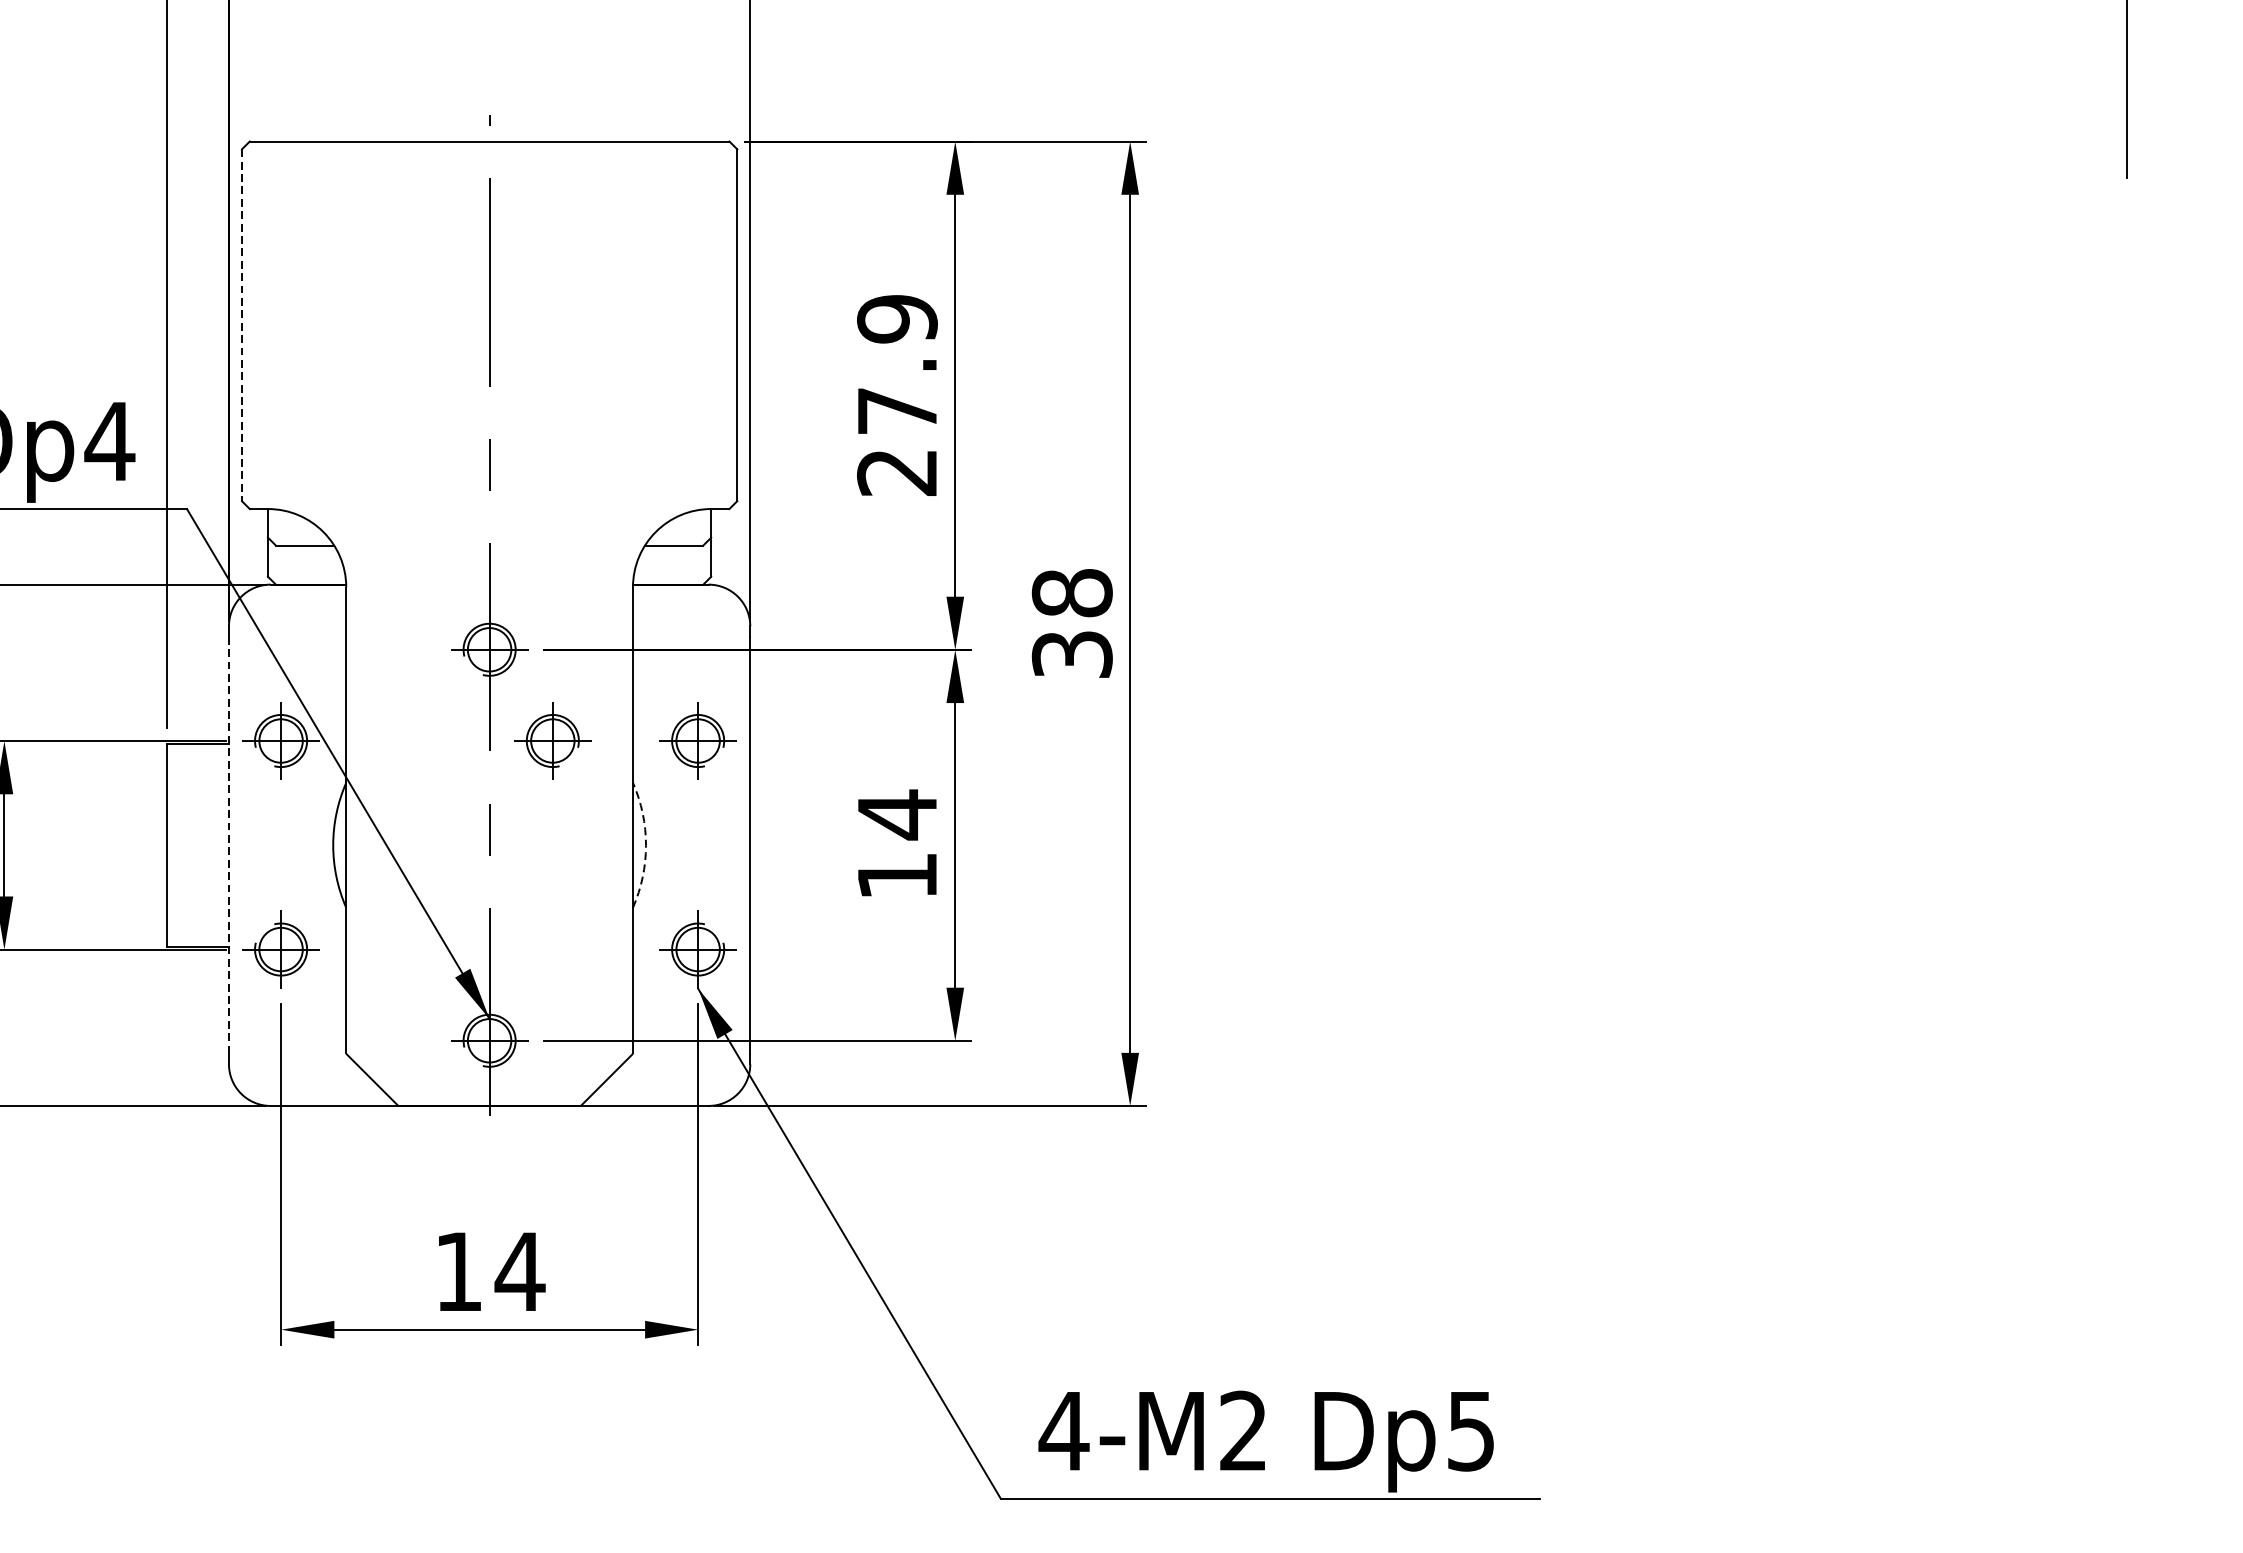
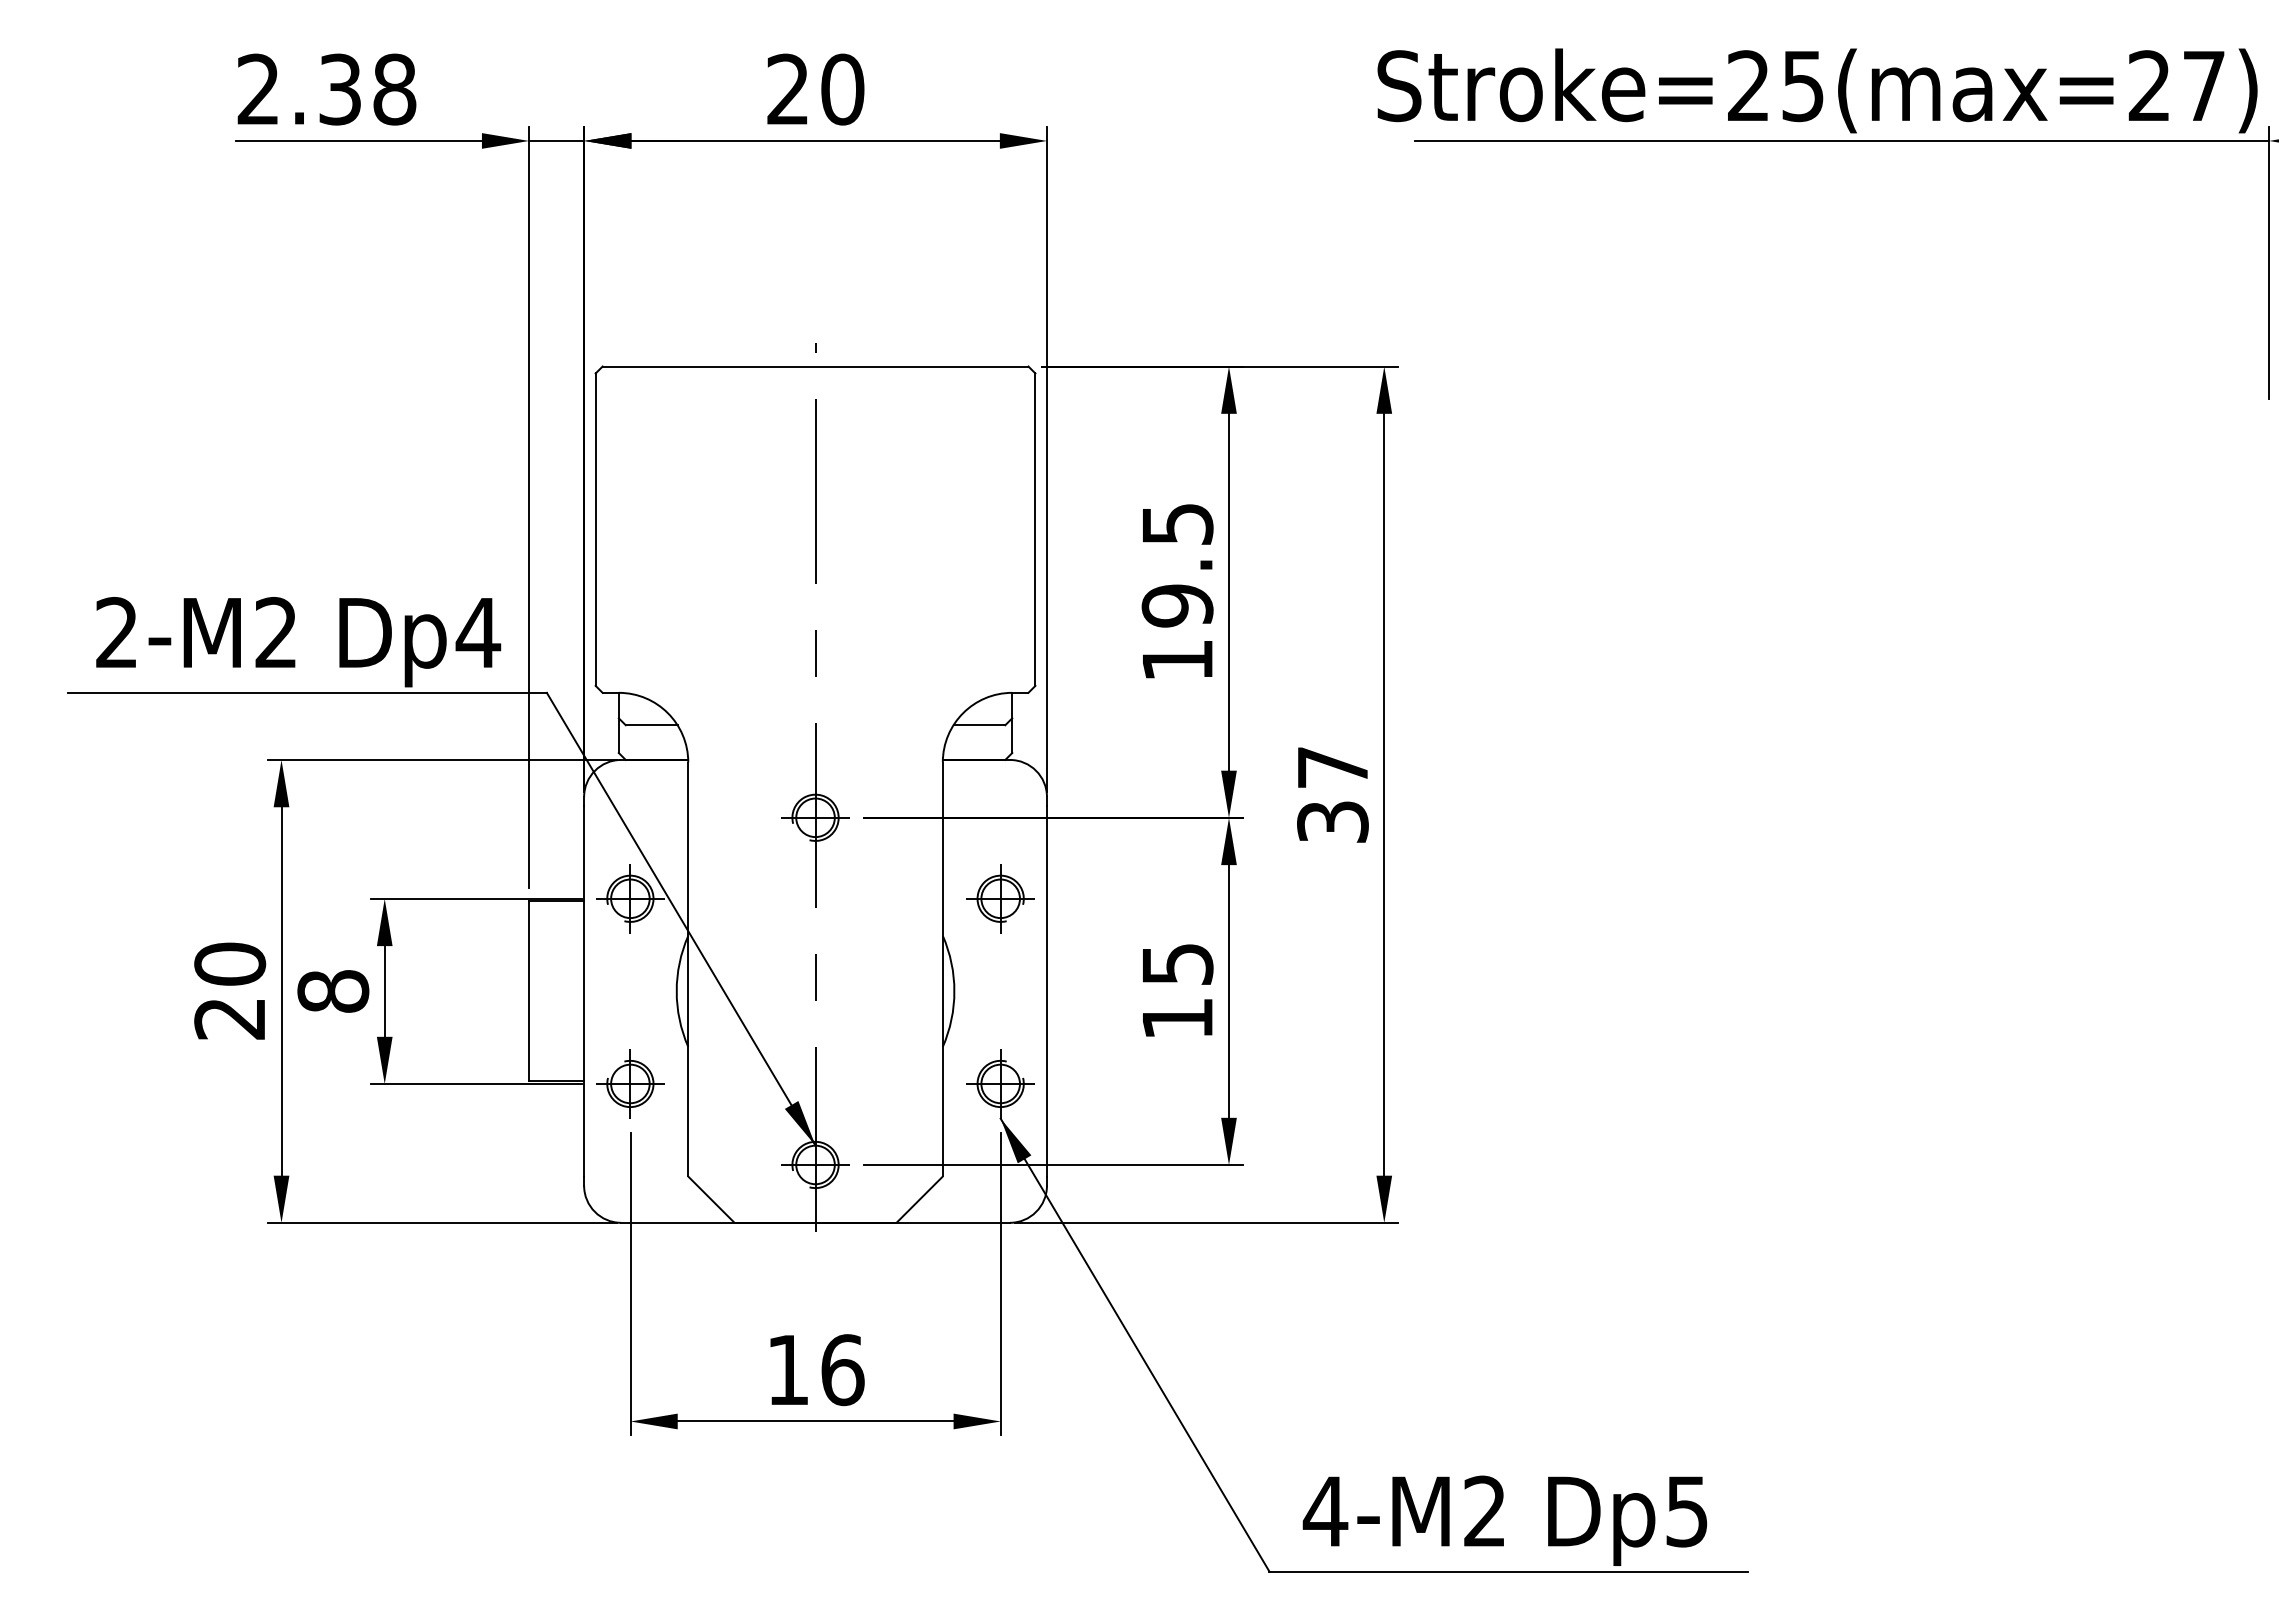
line: (241, 326) -> (595, 530), dashed -> solid
text: (897, 396) -> (1177, 592), 27.9 -> 19.5
text: (1071, 593) -> (1332, 767), 38 -> 37
part: (552, 740) -> (871, 898), removed
text: (898, 815) -> (1178, 964), 14 -> 15
line: (229, 845) -> (584, 991), dashed -> solid
arc: (646, 845) -> (954, 991), dashed -> solid
text: (519, 1272) -> (842, 1370), 14 -> 16

